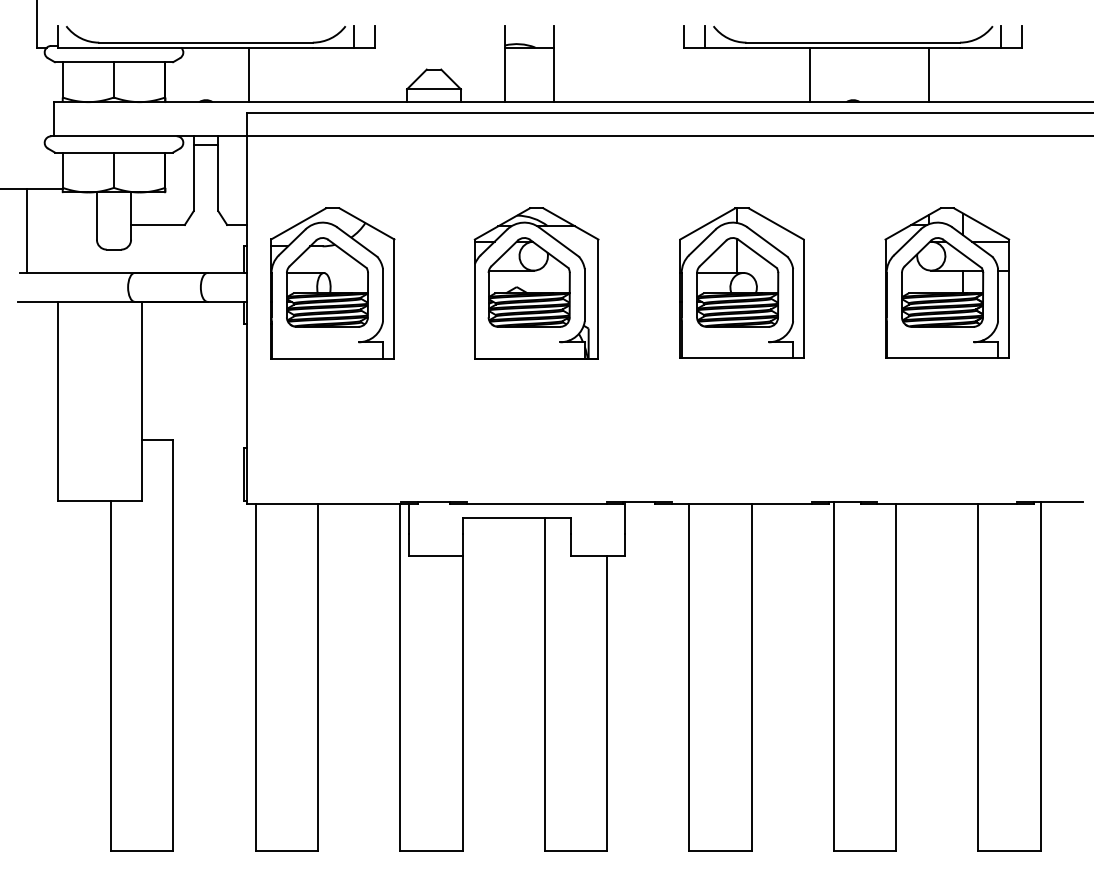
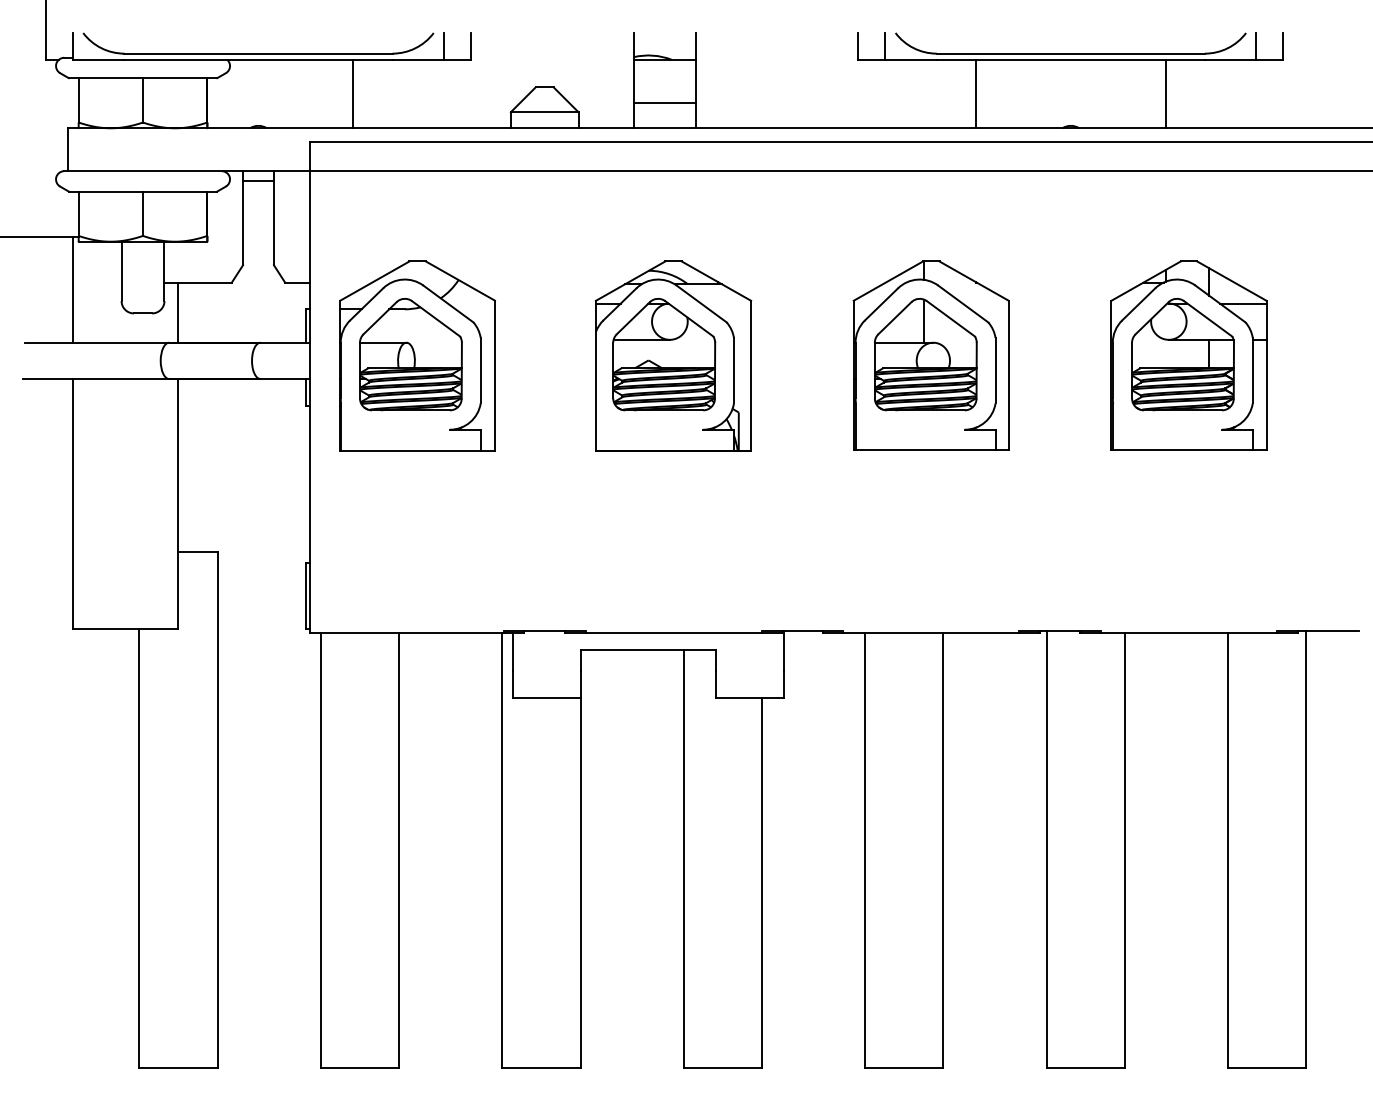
line: (249, 74) -> (353, 93), moved
line: (810, 74) -> (976, 93), moved
line: (529, 81) -> (664, 102), added
line: (26, 230) -> (72, 289), moved
line: (142, 248) -> (178, 312), added

